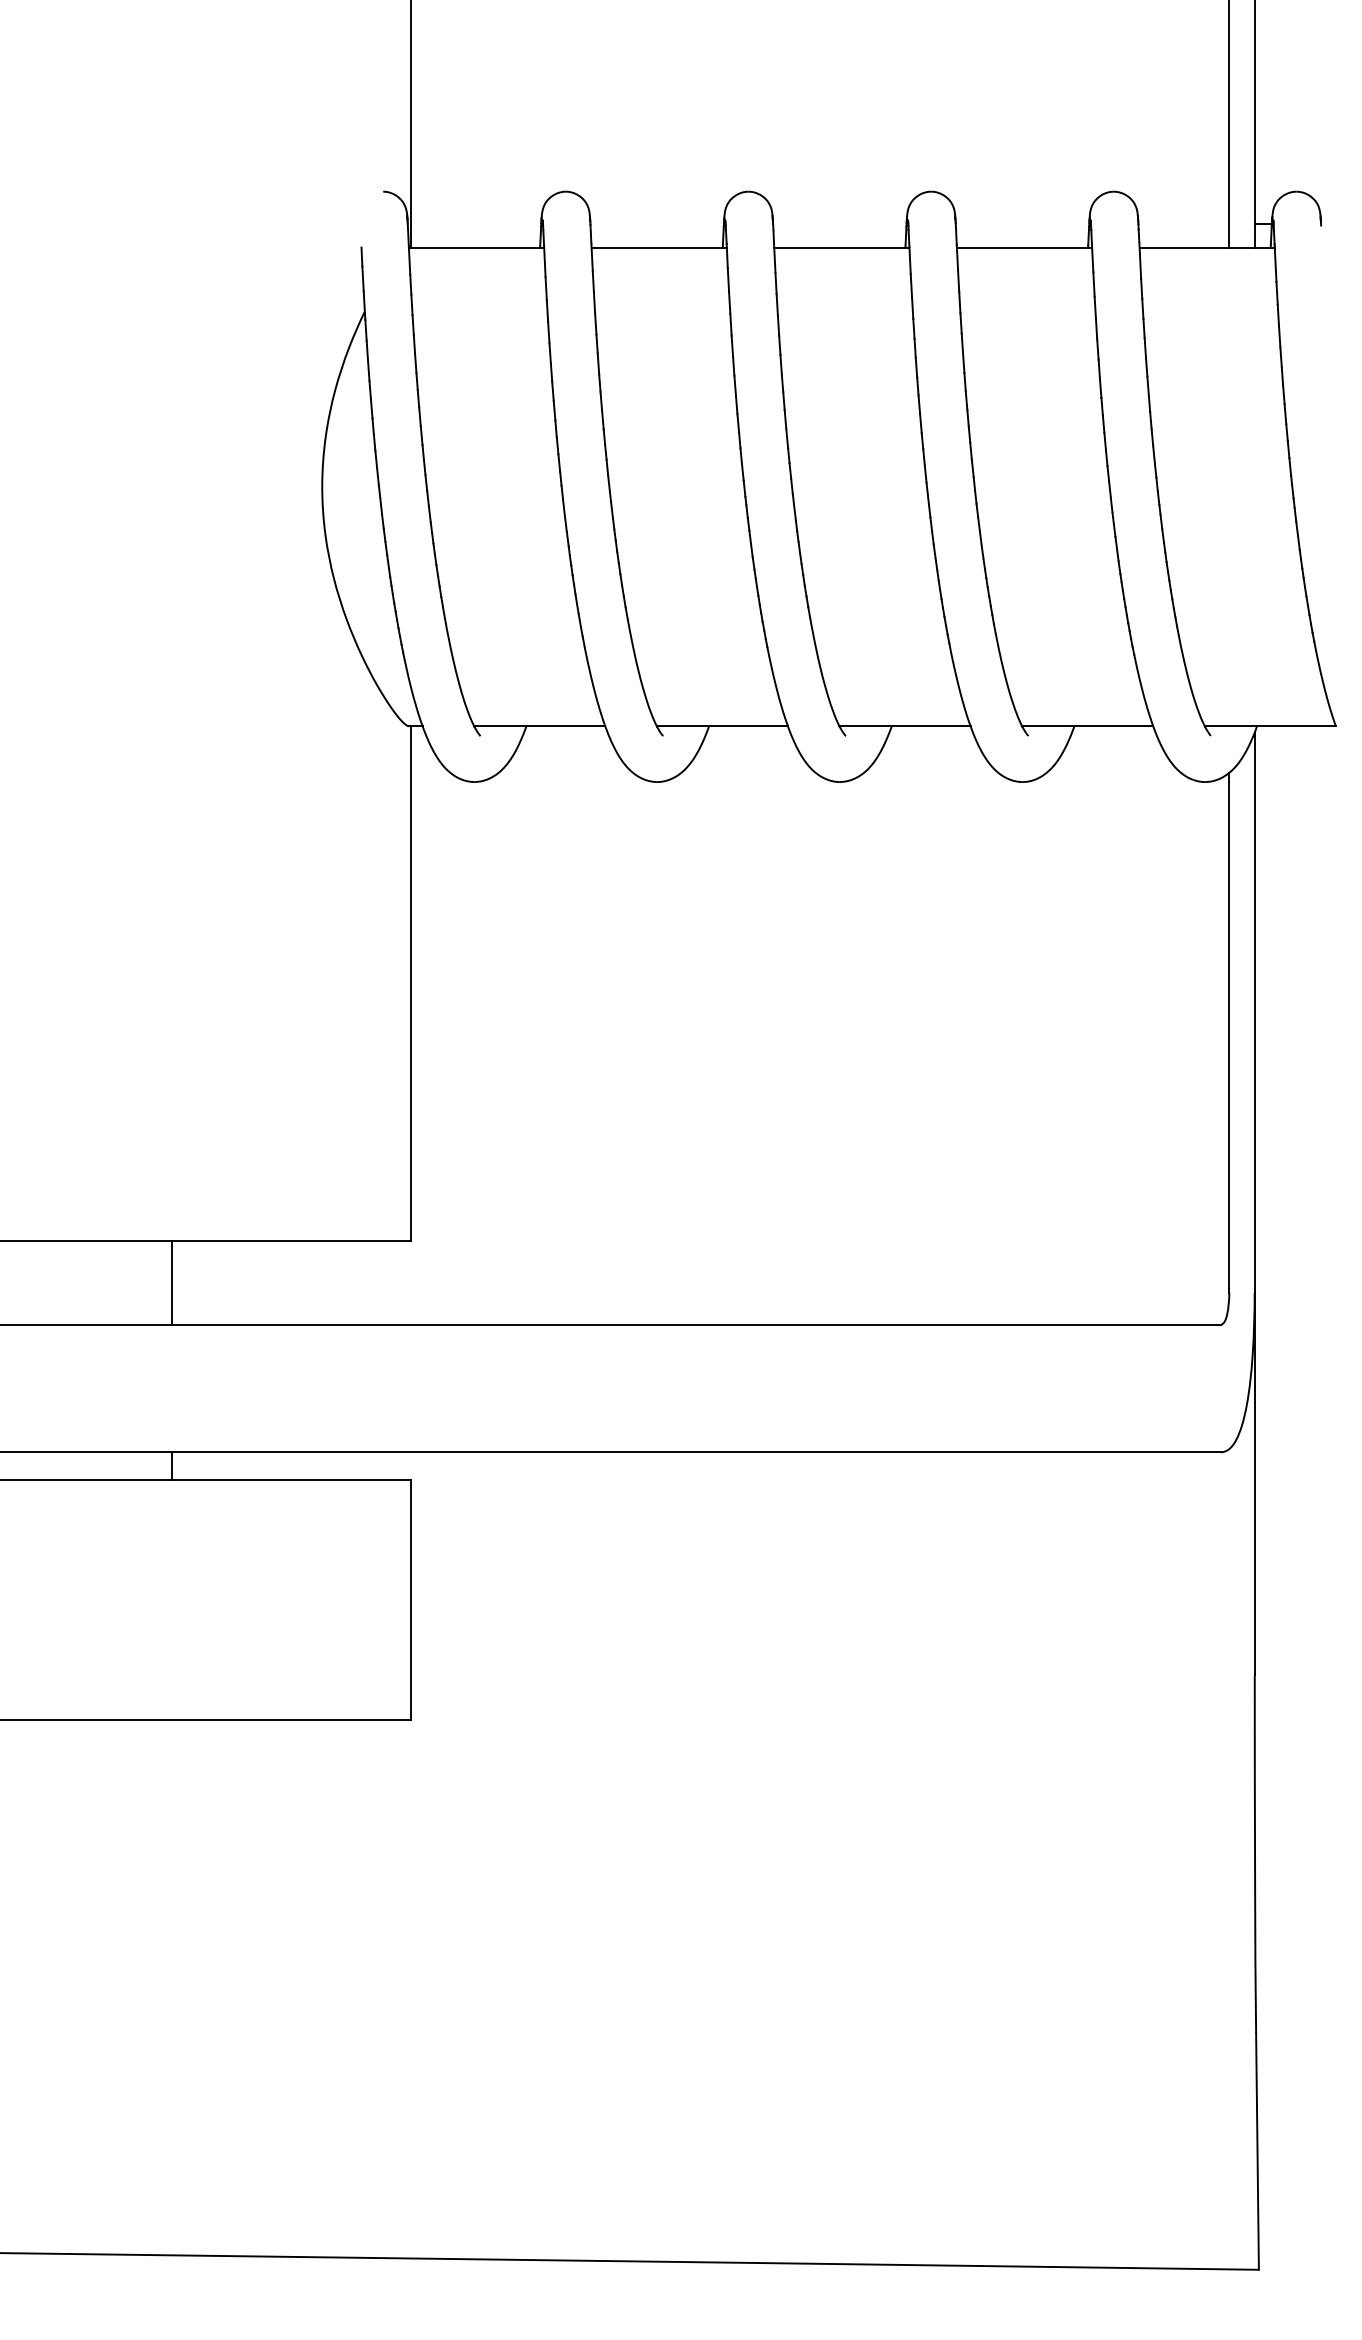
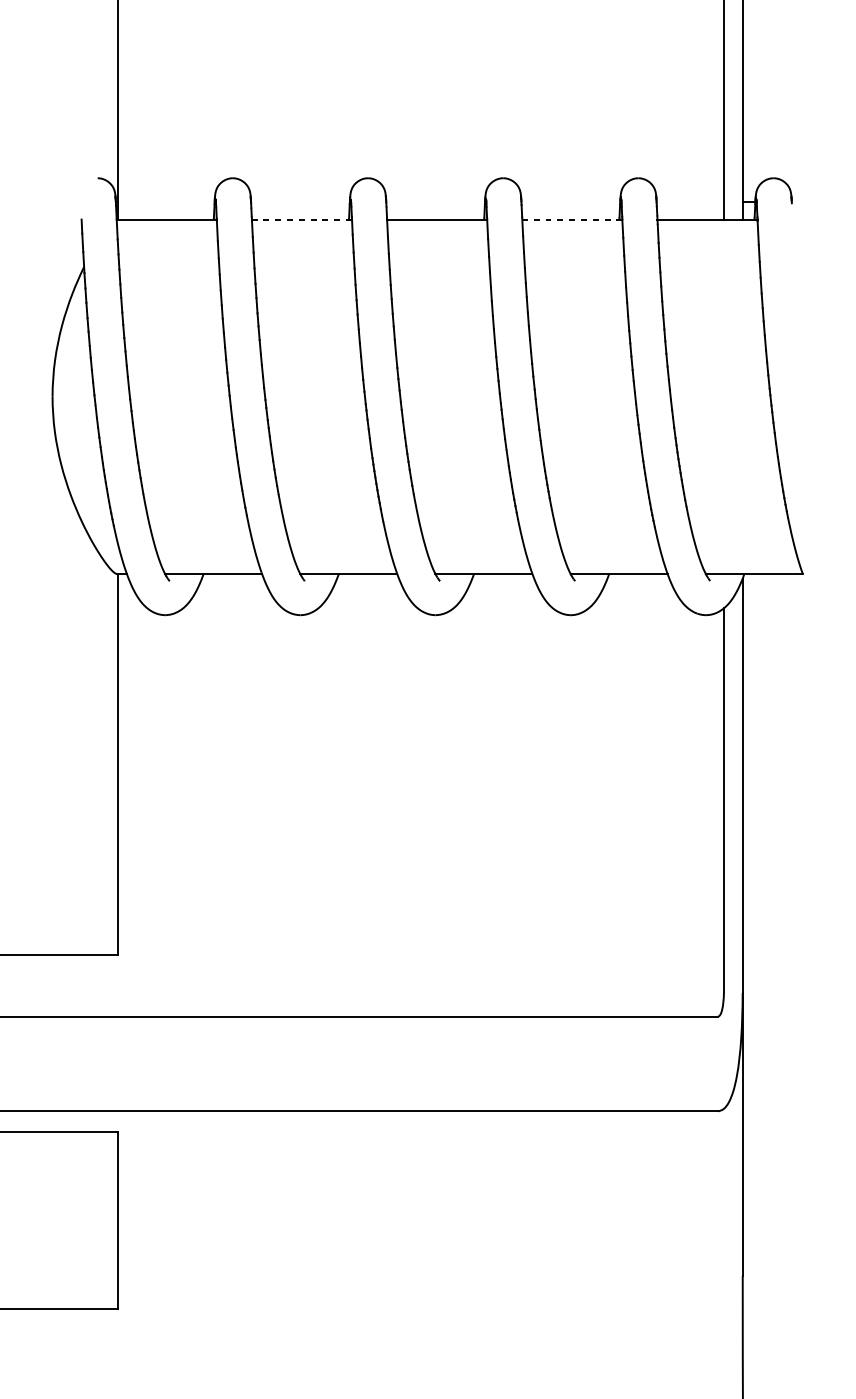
line: (659, 247) -> (302, 219), solid -> dashed
line: (1024, 247) -> (572, 219), solid -> dashed

